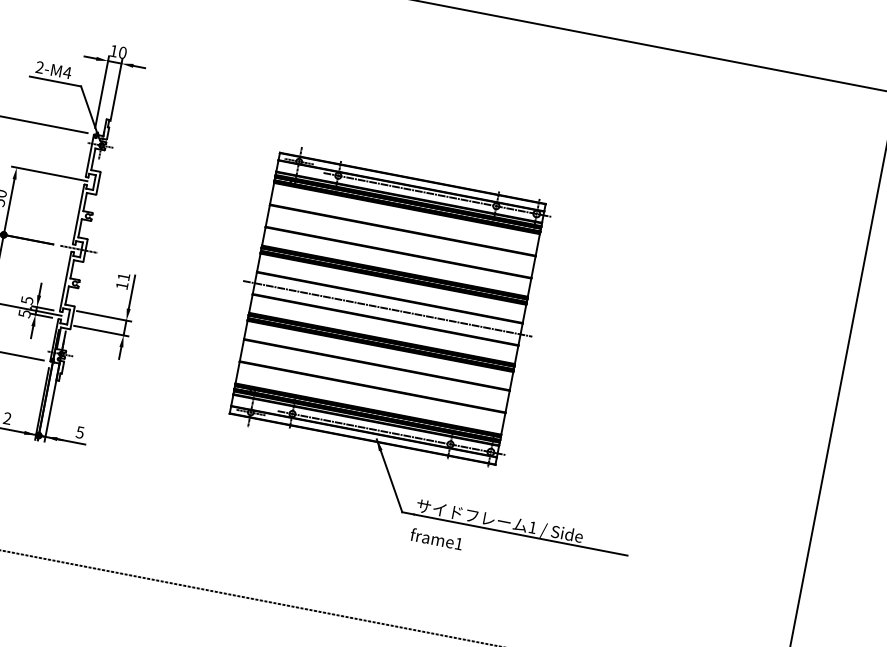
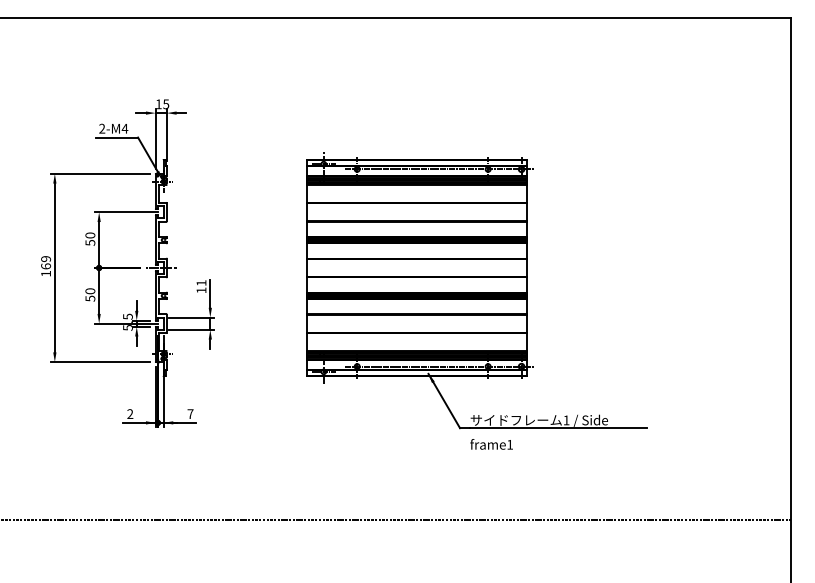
text: (123, 53) -> (166, 104), 10 -> 15
line: (387, 308) -> (416, 267), removed
text: (80, 433) -> (190, 414), 5 -> 7

